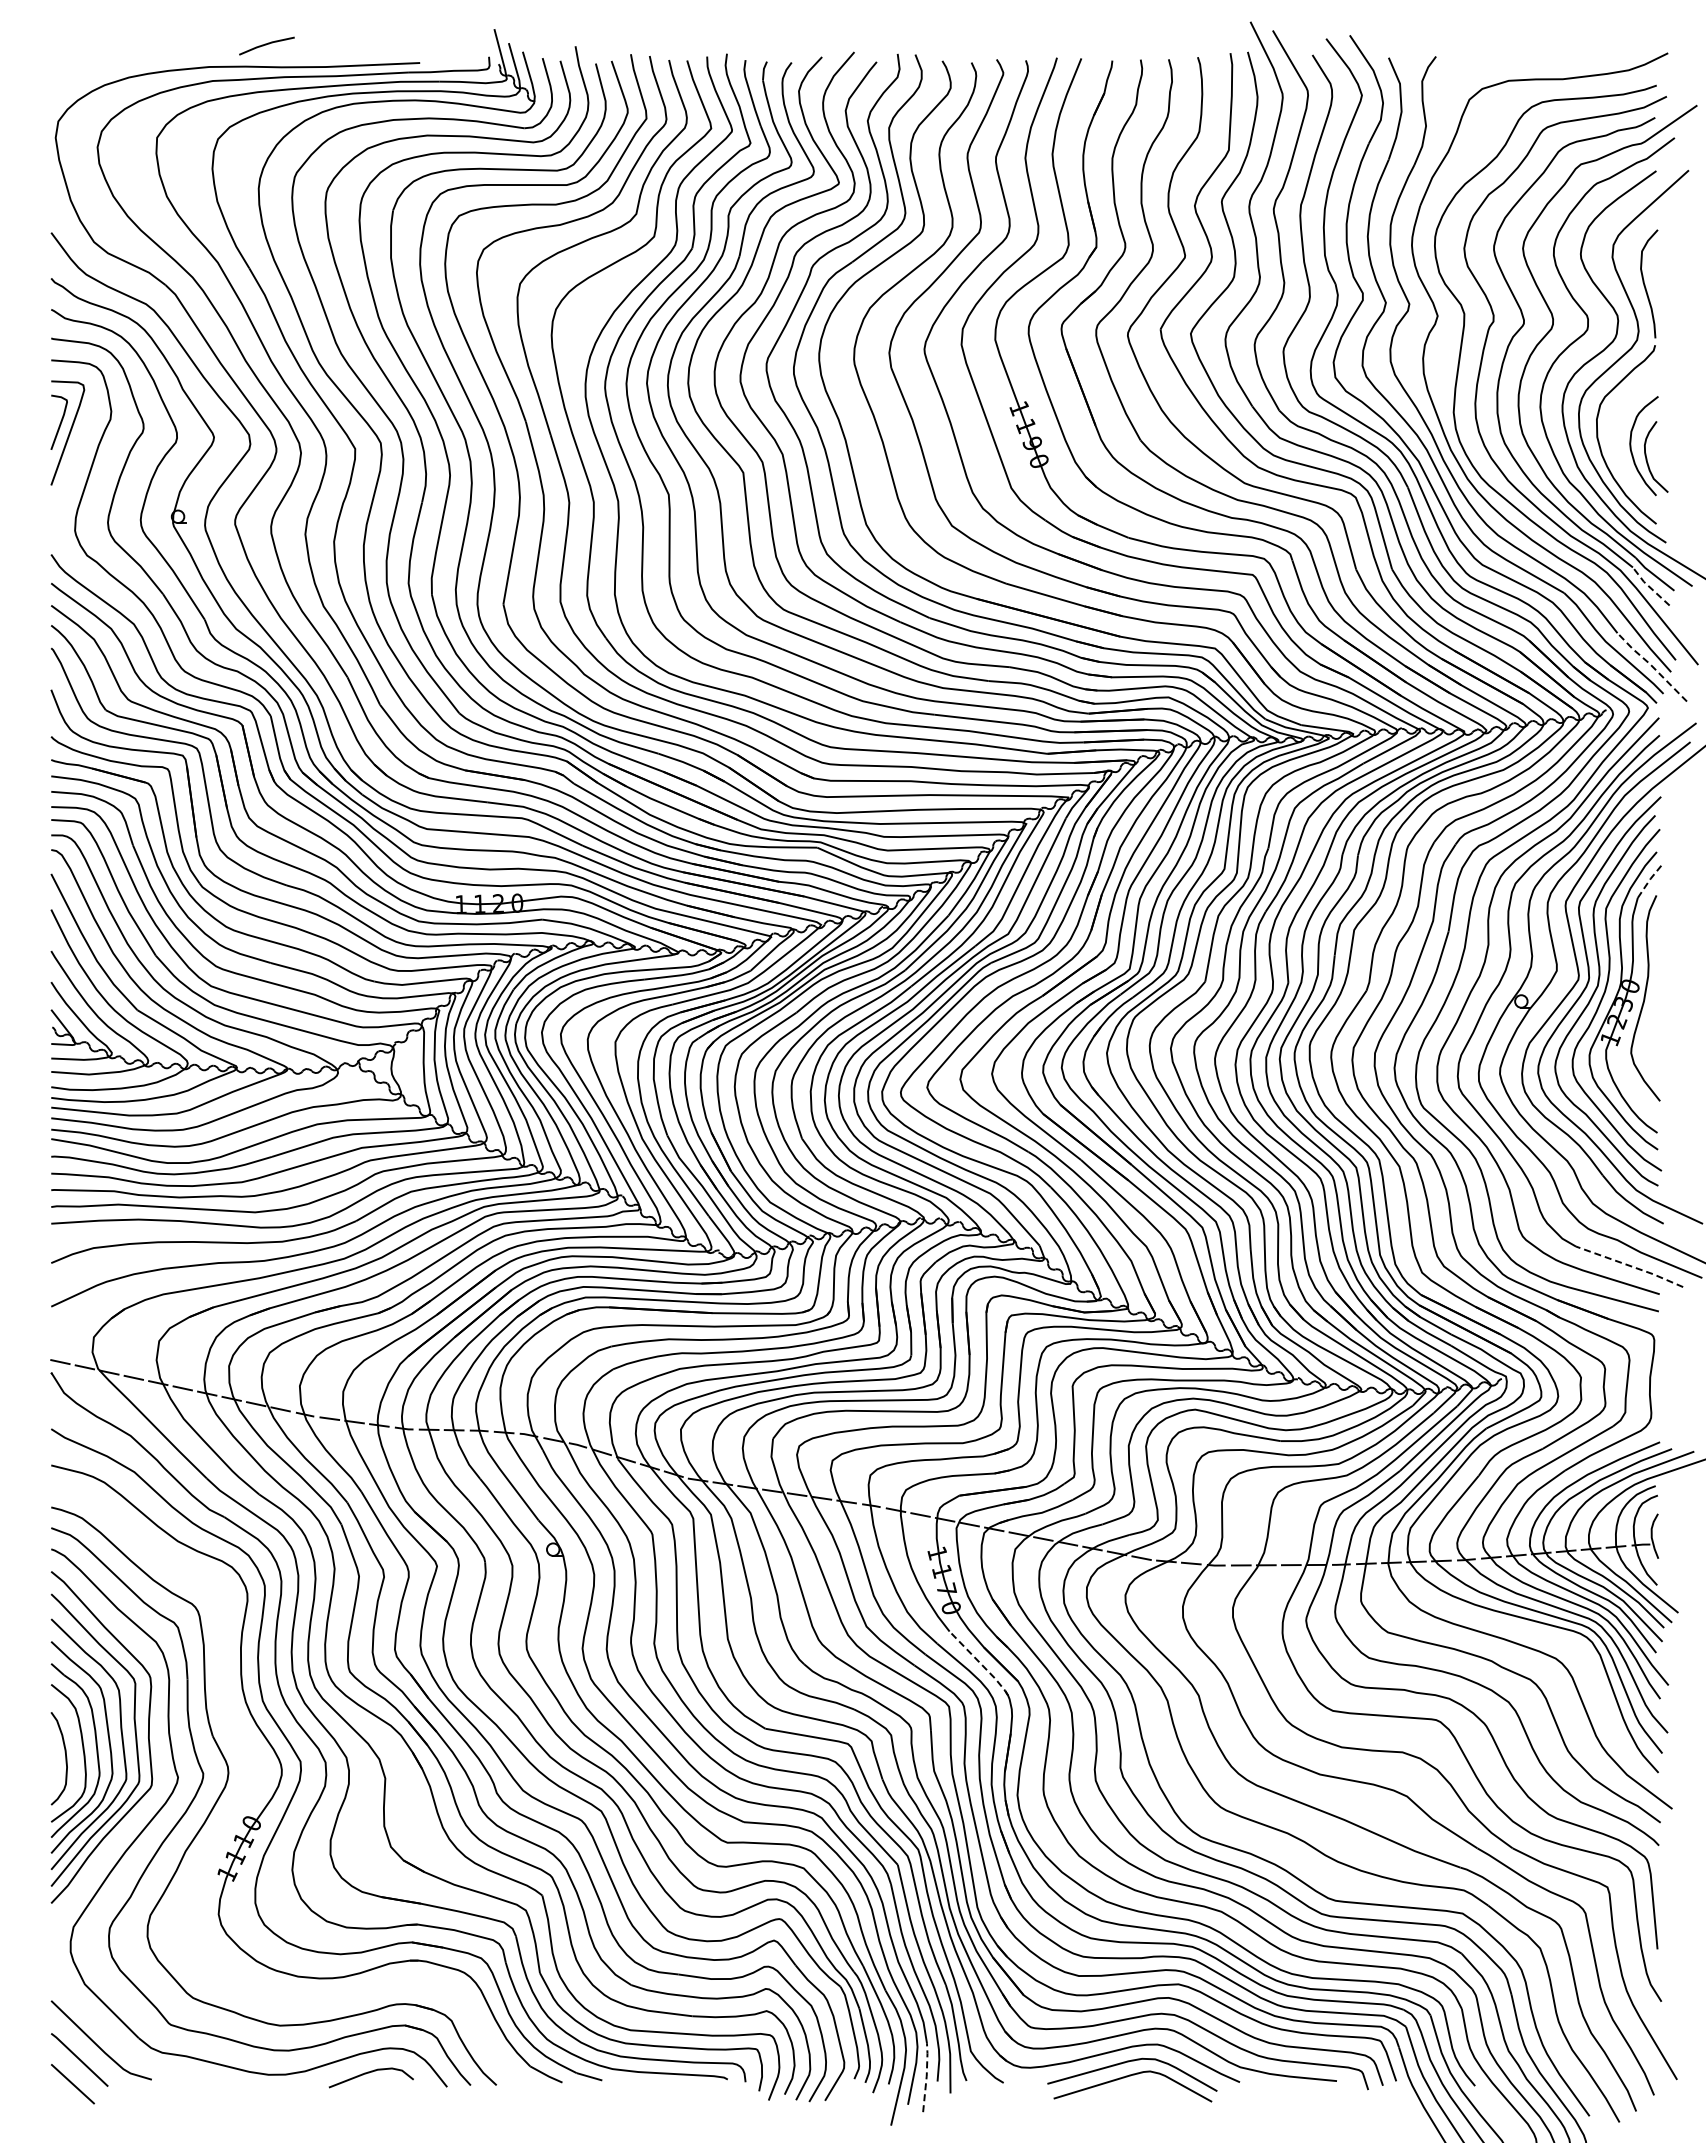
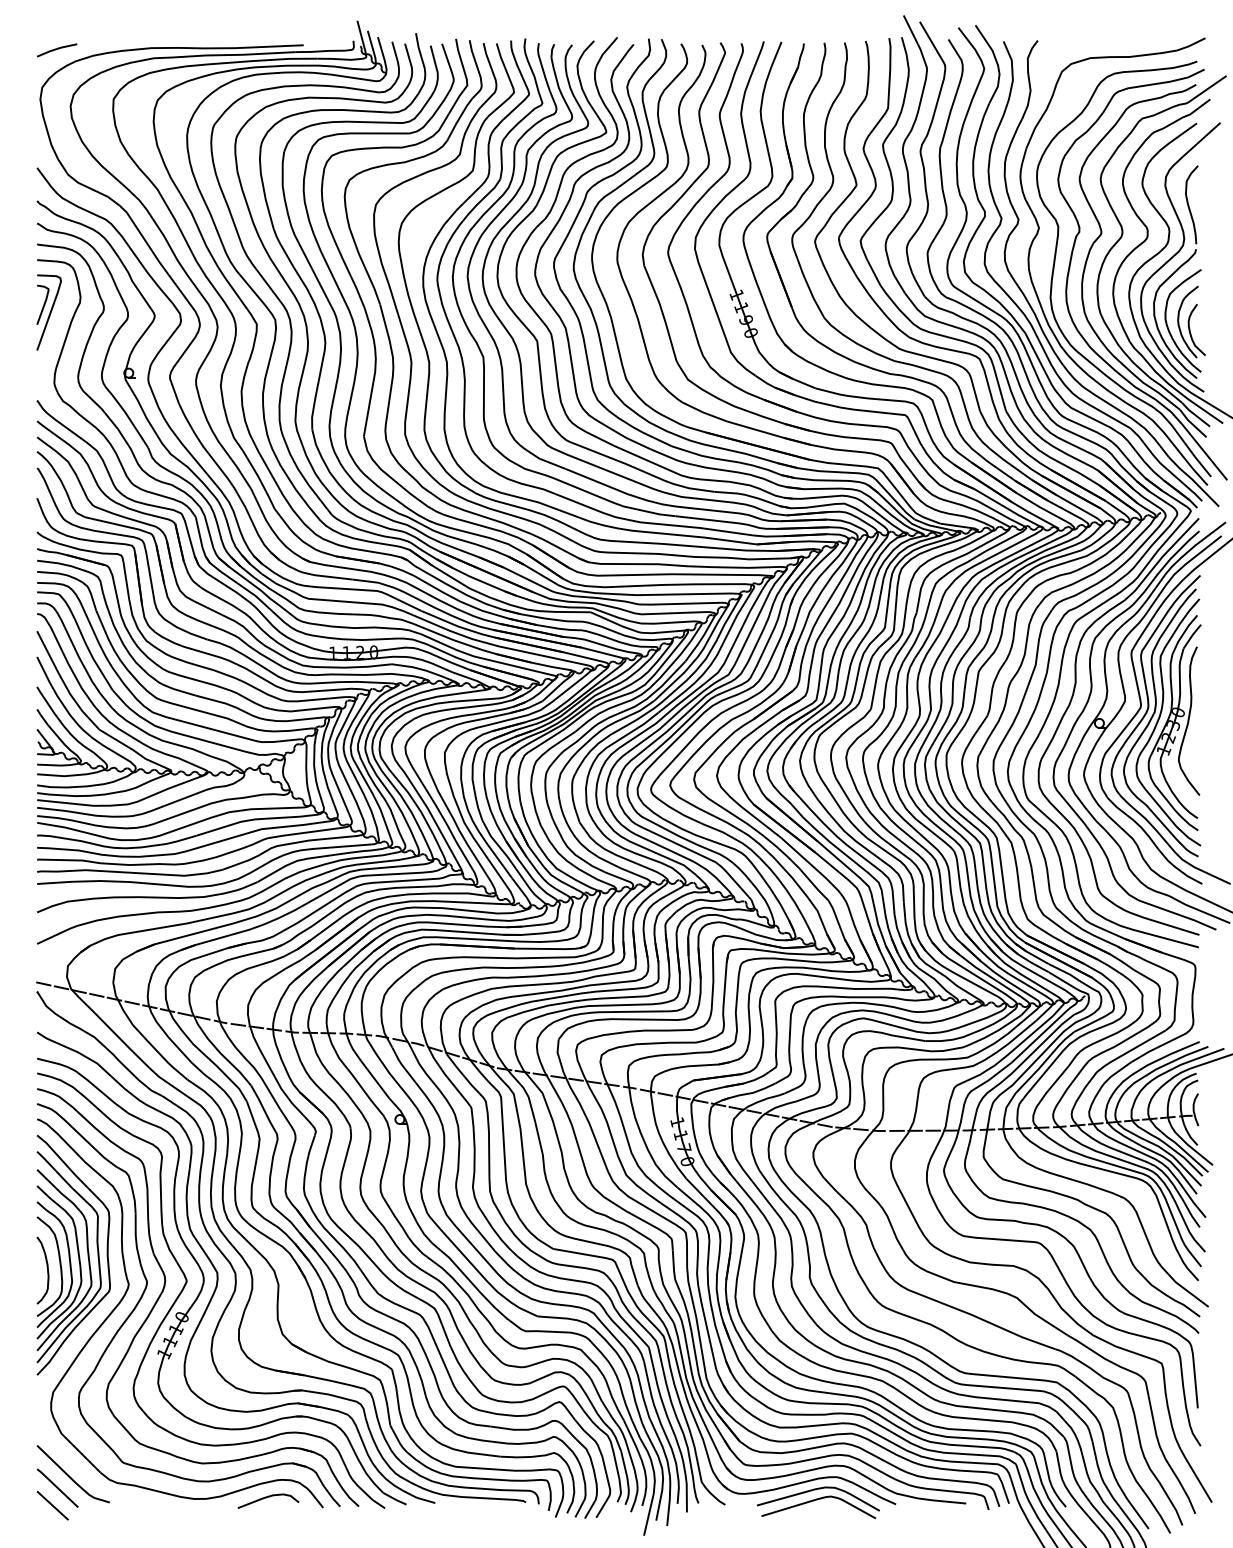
line: (266, 45) -> (56, 49), moved
curve: (1615, 448) -> (1167, 323), added
line: (1649, 587) -> (1192, 424), dashed -> solid
line: (1651, 666) -> (1193, 481), dashed -> solid
line: (1649, 879) -> (1192, 635), dashed -> solid
line: (1630, 1266) -> (1178, 914), dashed -> solid
line: (980, 1663) -> (708, 1201), dashed -> solid
part: (259, 1774) -> (187, 1281), added
line: (926, 2076) -> (669, 1500), dashed -> solid

